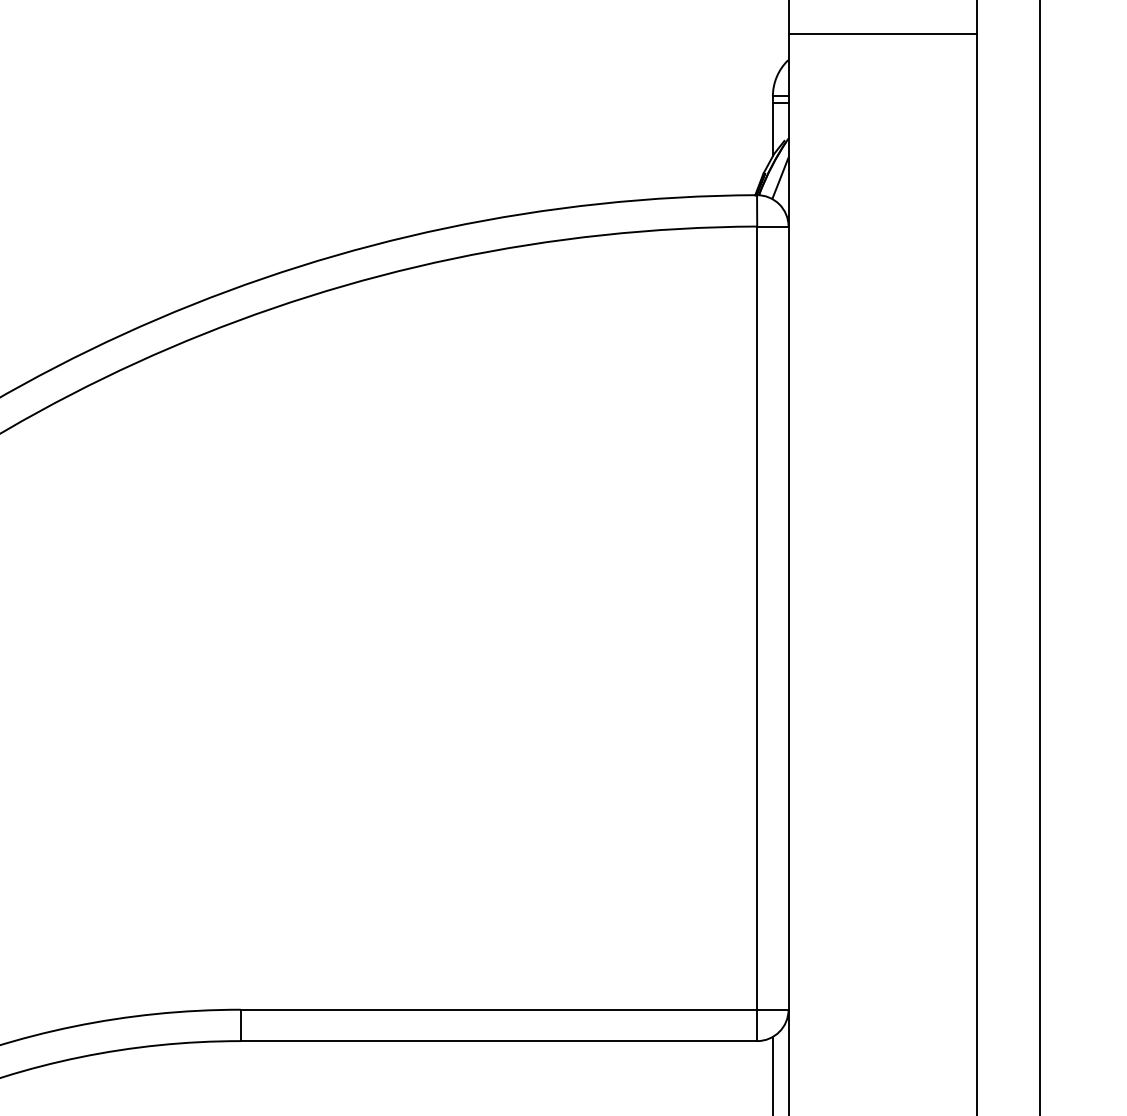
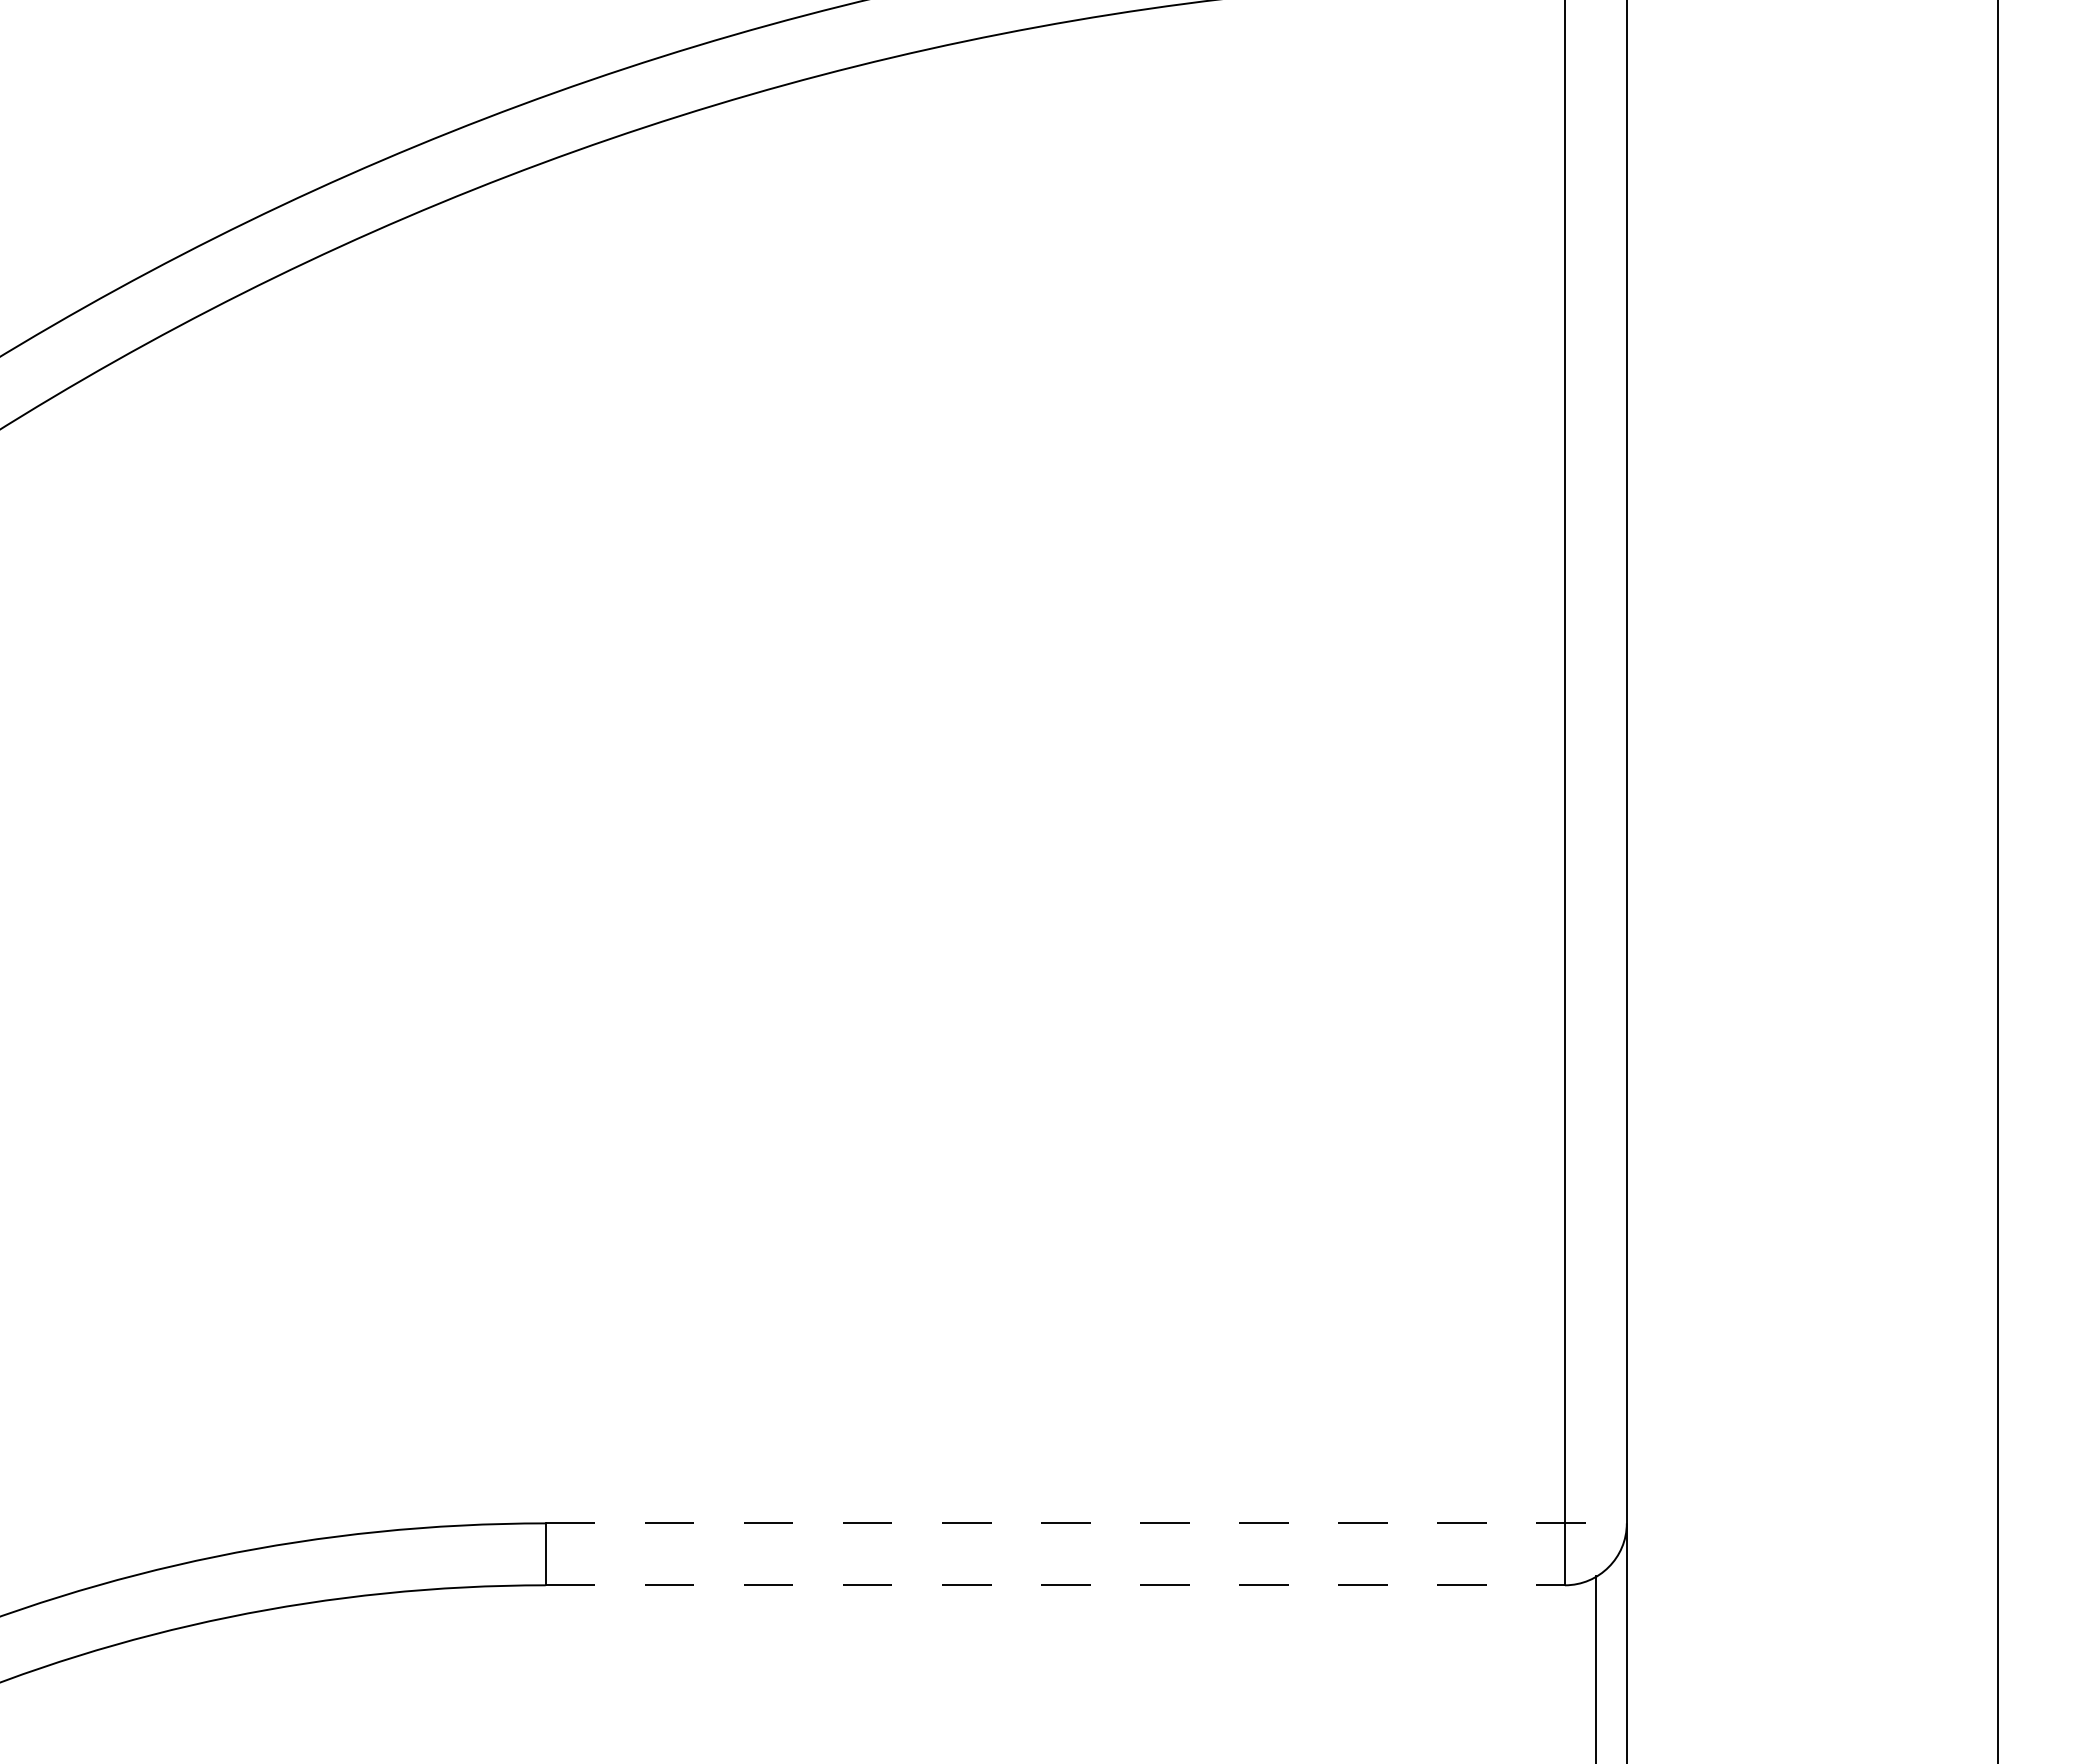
line: (514, 1009) -> (1085, 1522), solid -> dashed
line: (499, 1041) -> (1056, 1586), solid -> dashed

